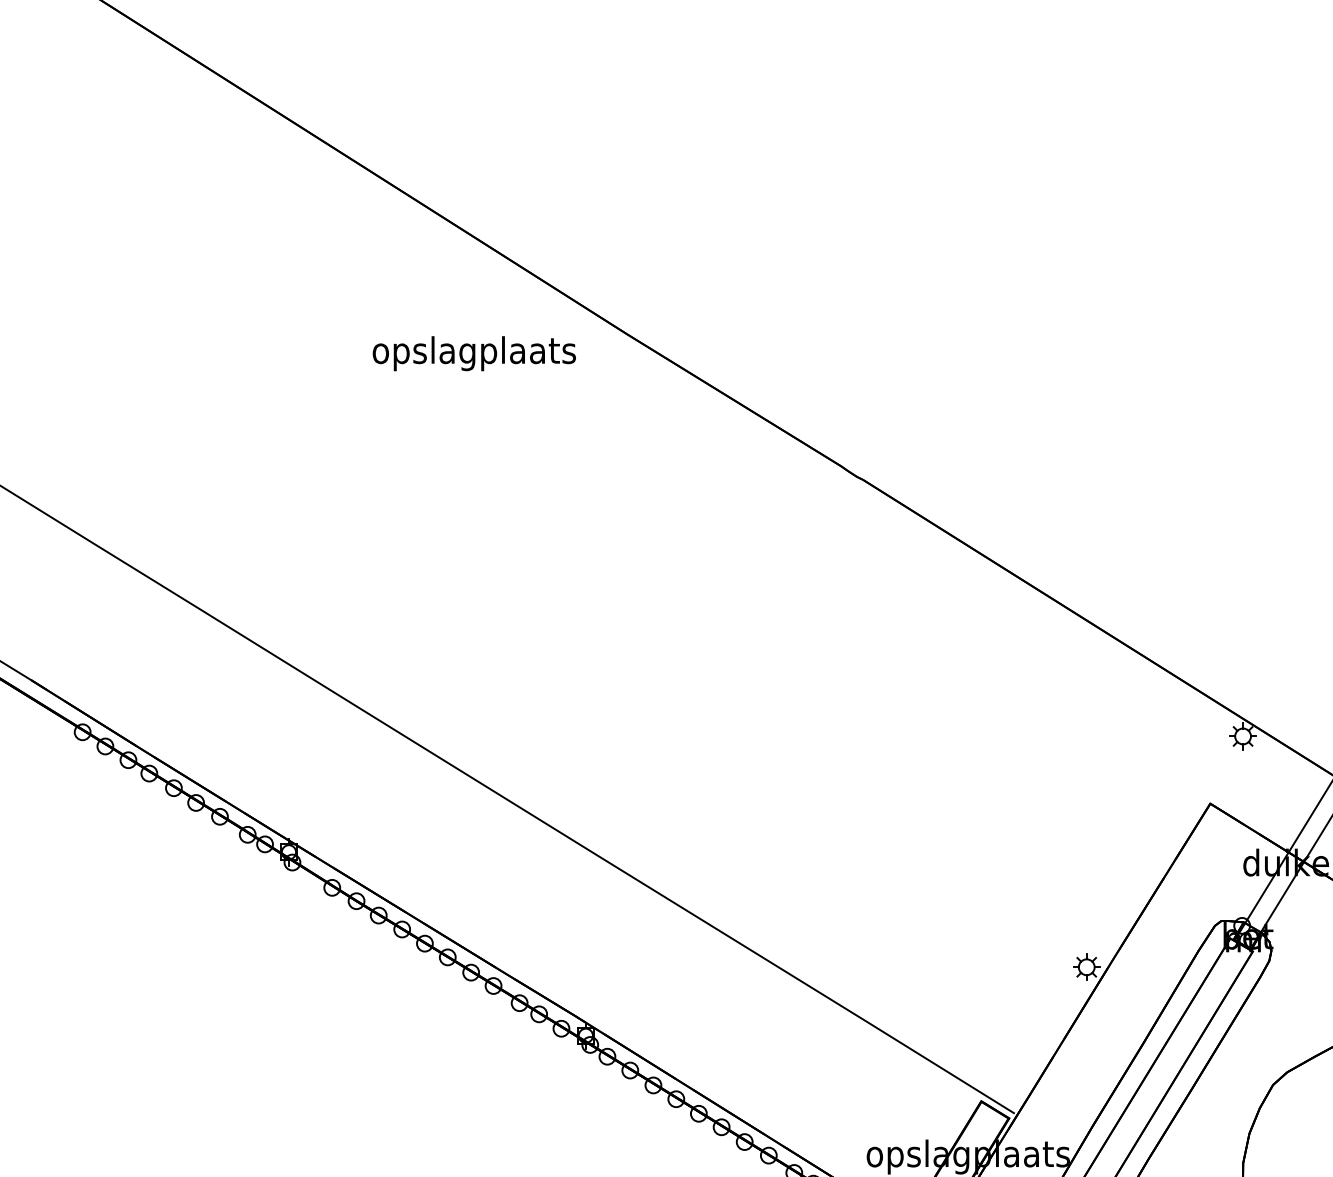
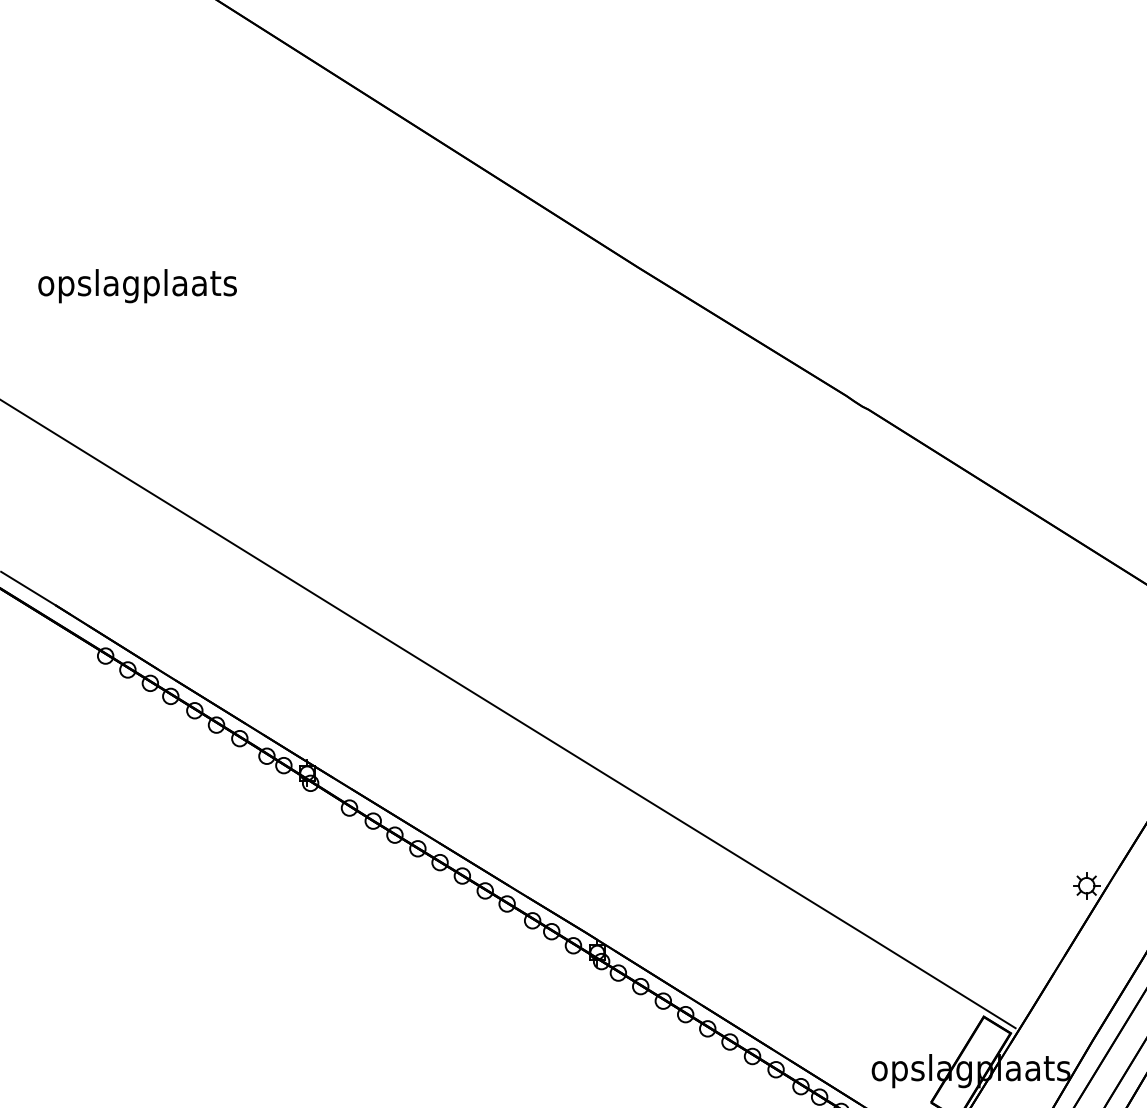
text: (473, 353) -> (136, 285), moved

